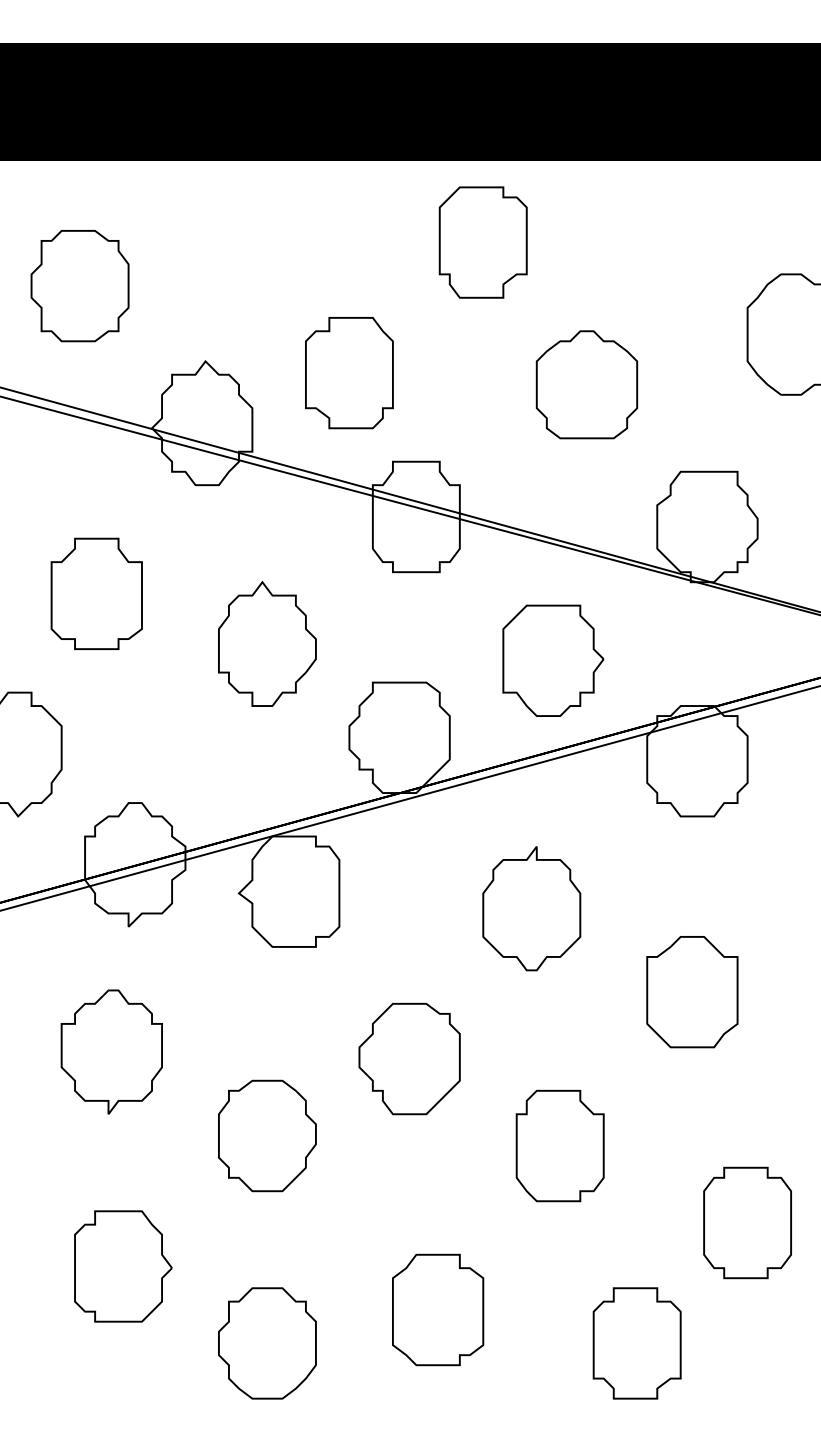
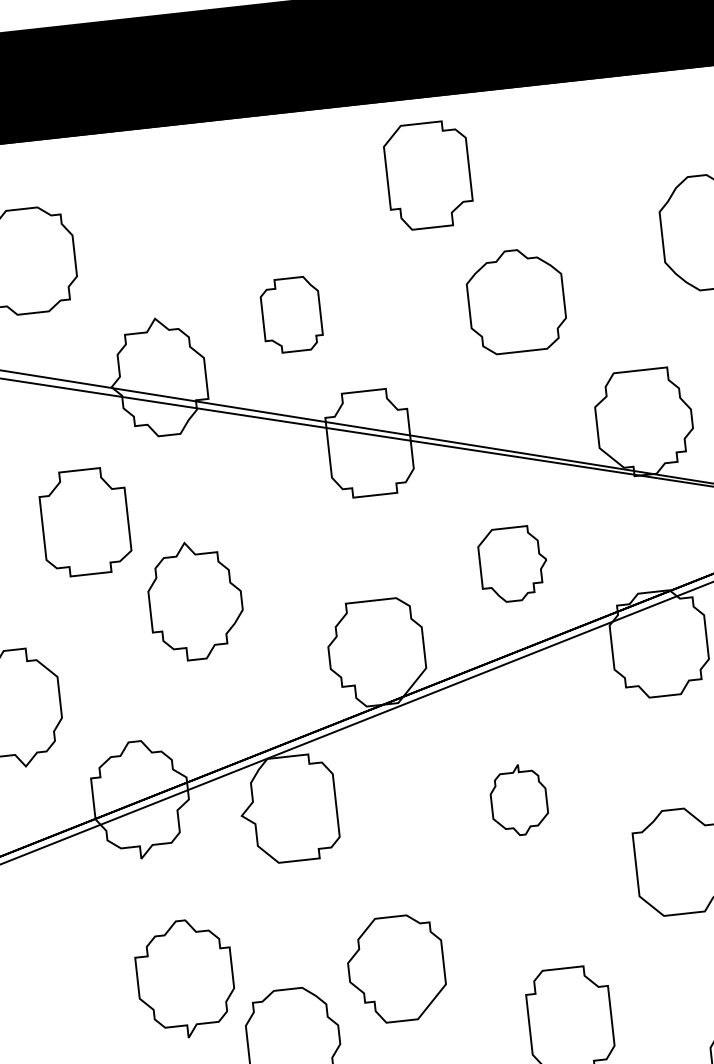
part: (482, 242) -> (427, 175), moved
part: (349, 373) -> (291, 315), size x0.7
part: (96, 593) -> (85, 521), moved
part: (267, 643) -> (195, 600), moved
part: (553, 660) -> (513, 564), size x0.7
part: (531, 908) -> (518, 799), size x0.6
part: (111, 1051) -> (184, 978), moved
part: (409, 1058) -> (396, 968), moved

